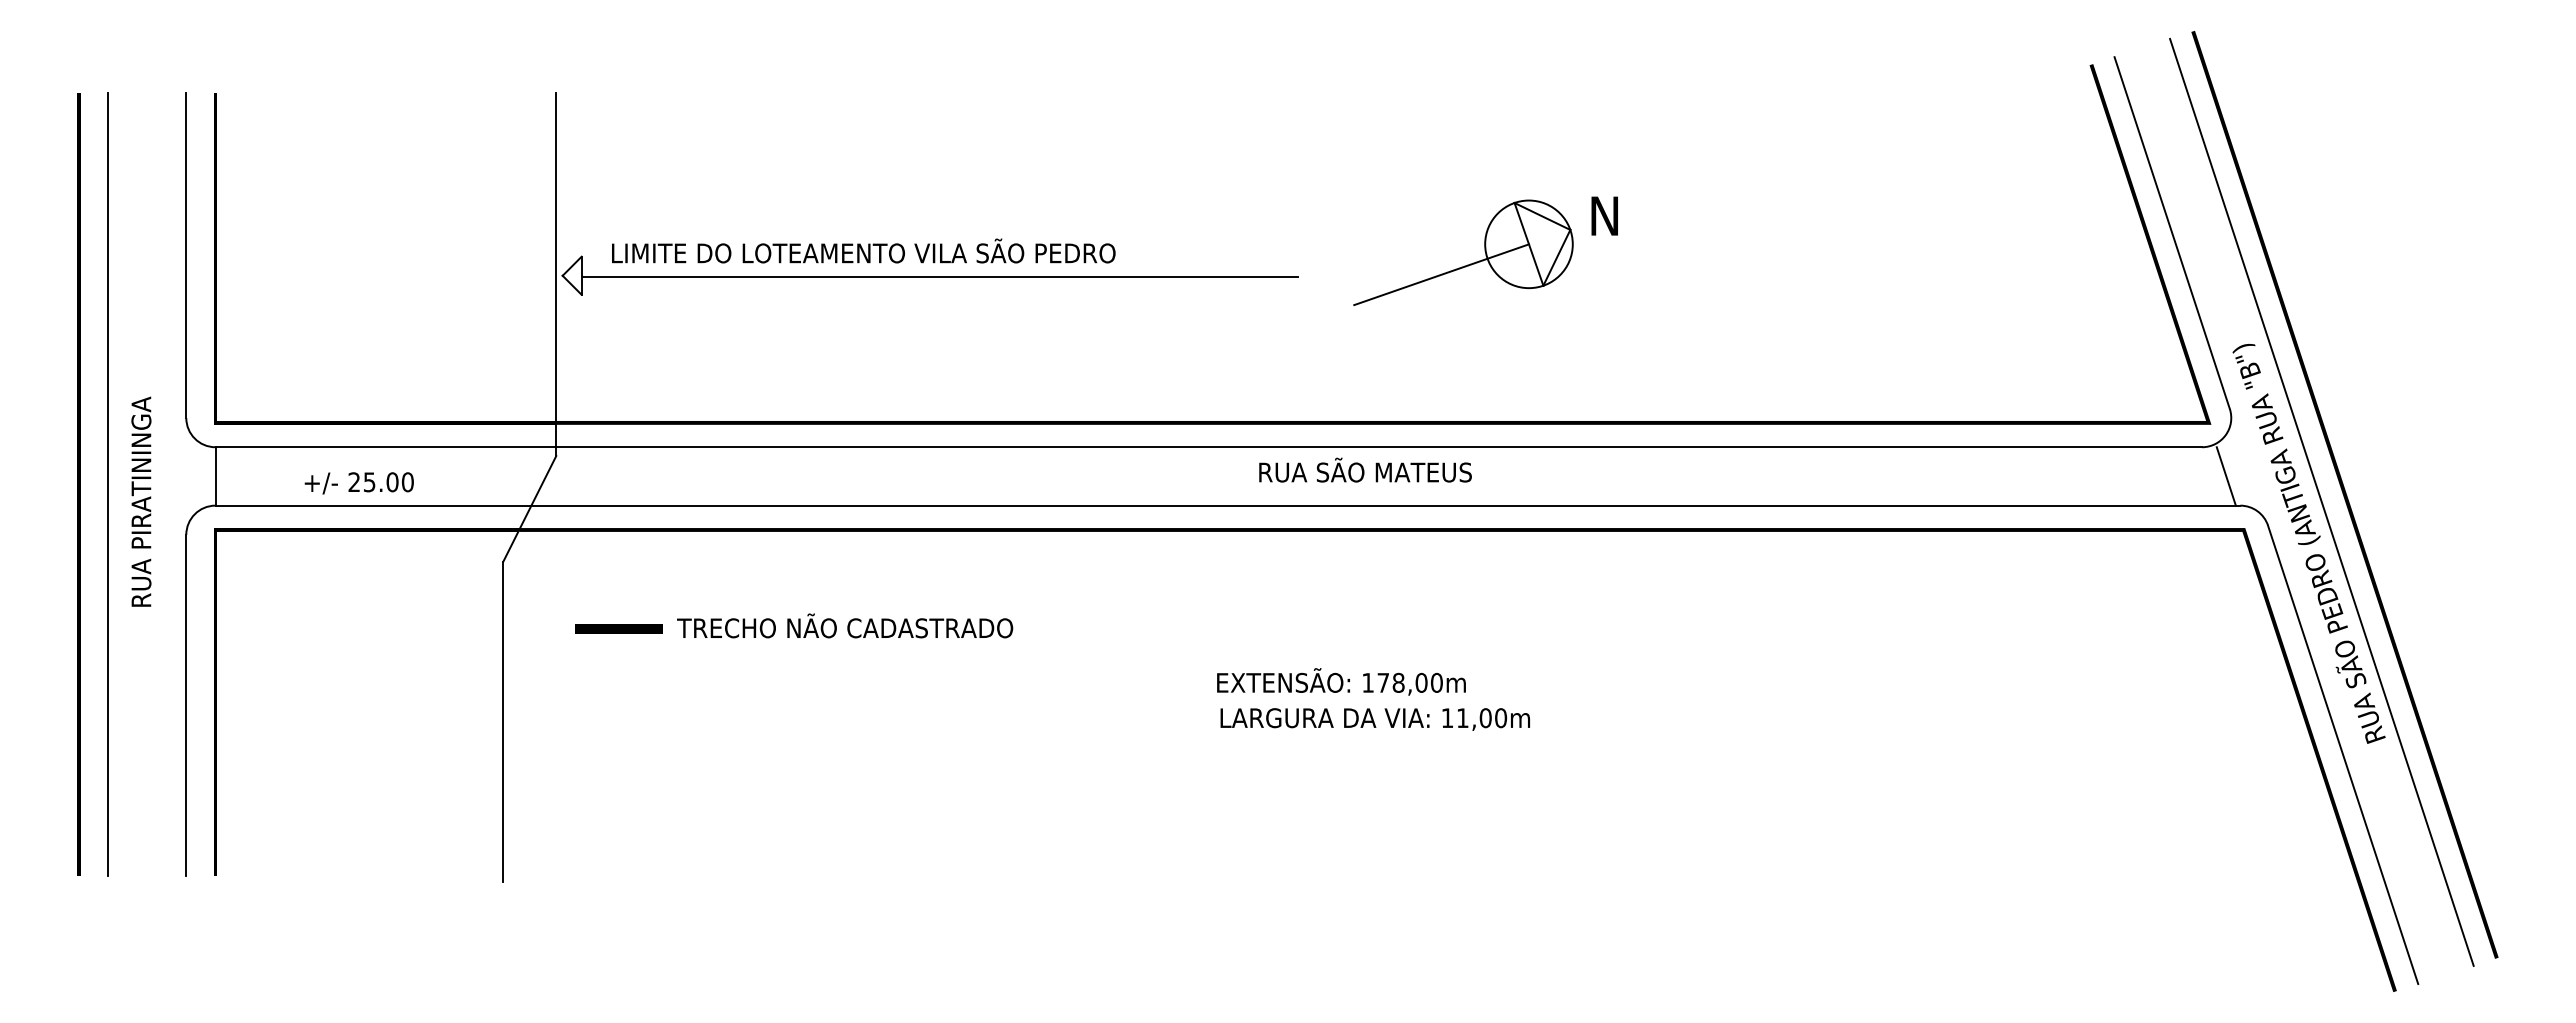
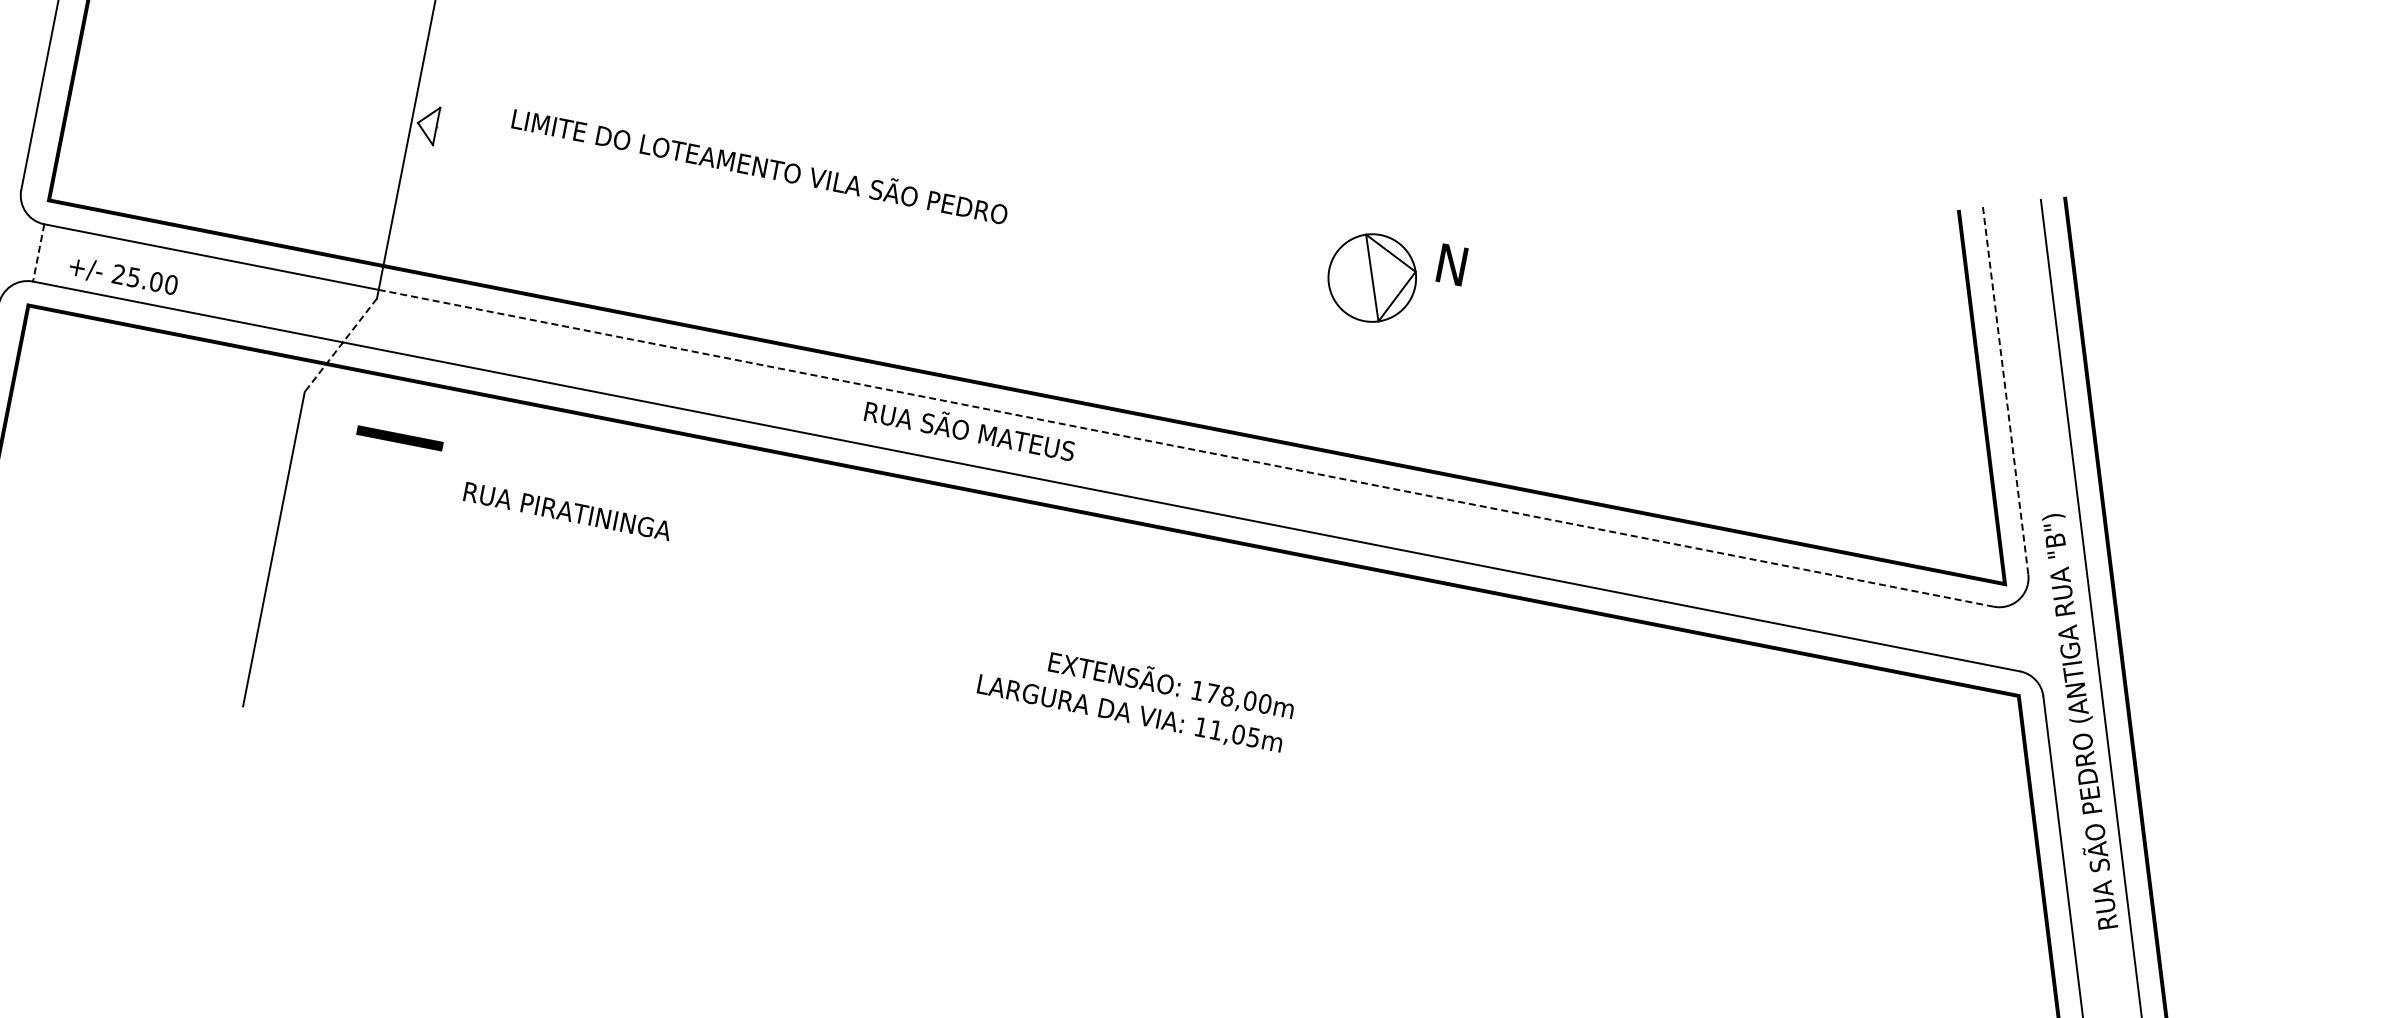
line: (2172, 233) -> (2005, 391), solid -> dashed
text: (863, 250) -> (760, 164), moved
line: (1441, 274) -> (1280, 290), removed
line: (940, 277) -> (788, 197), removed
line: (1379, 447) -> (1186, 448), solid -> dashed
text: (1365, 469) -> (970, 428), moved
line: (215, 476) -> (38, 252), solid -> dashed
line: (2225, 476) -> (2011, 639), removed
text: (358, 483) -> (122, 276), moved
line: (529, 509) -> (340, 345), solid -> dashed
text: (845, 625) -> (628, 520), TRECHO NÃO CADASTRADO -> RUA PIRATININGA
line: (618, 628) -> (399, 437), moved
text: (1341, 681) -> (1171, 684), moved
text: (1501, 718) -> (1254, 738), 11,00m -> 11,05m

